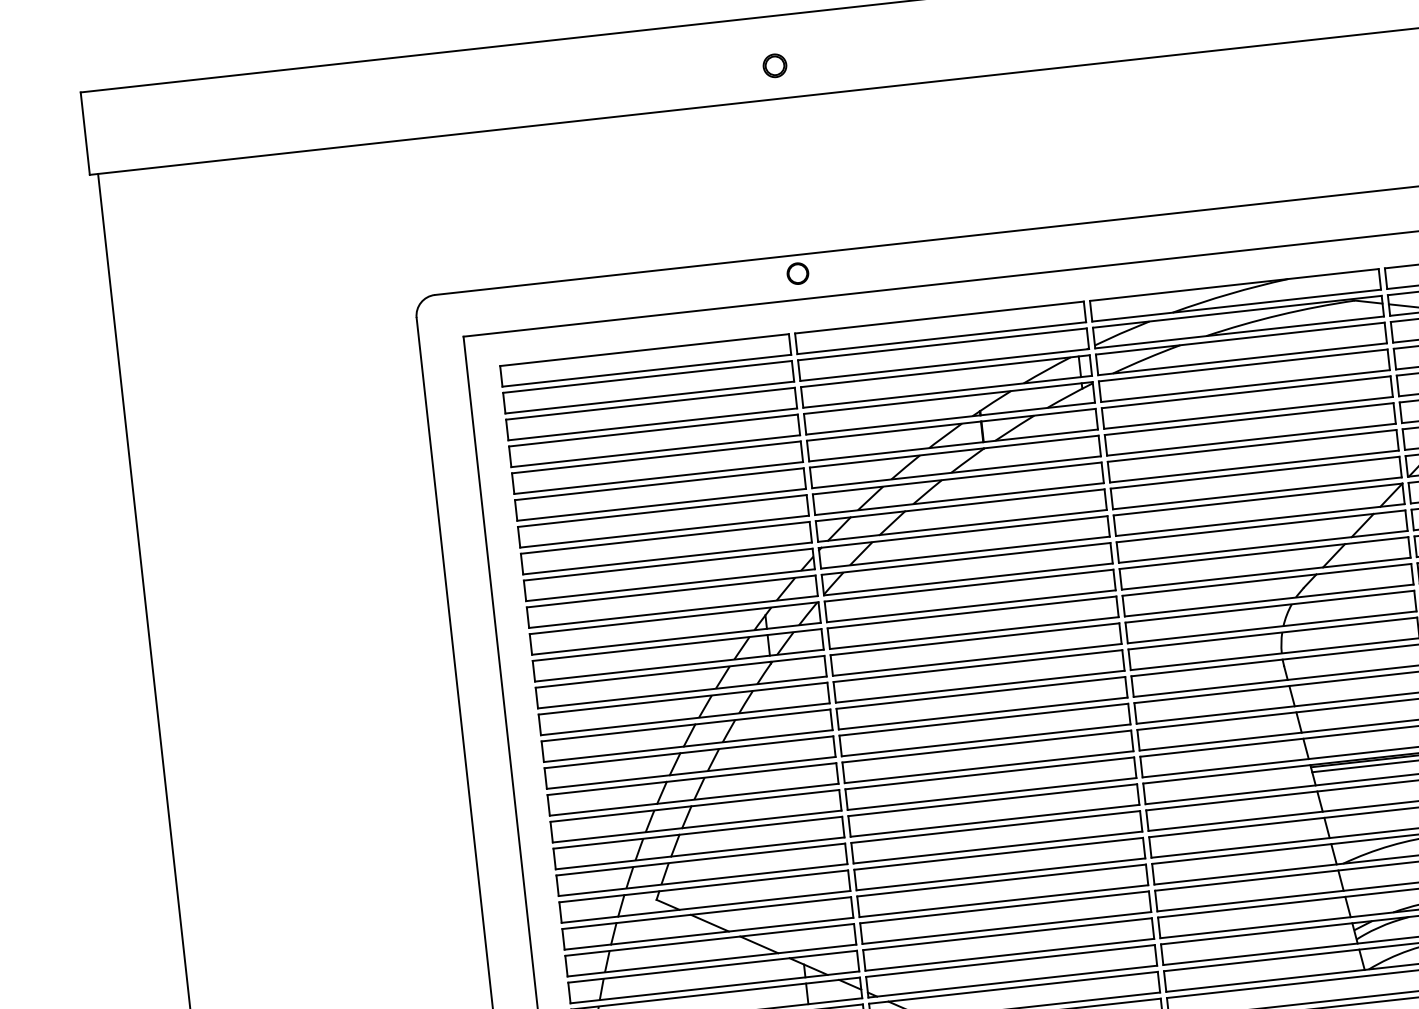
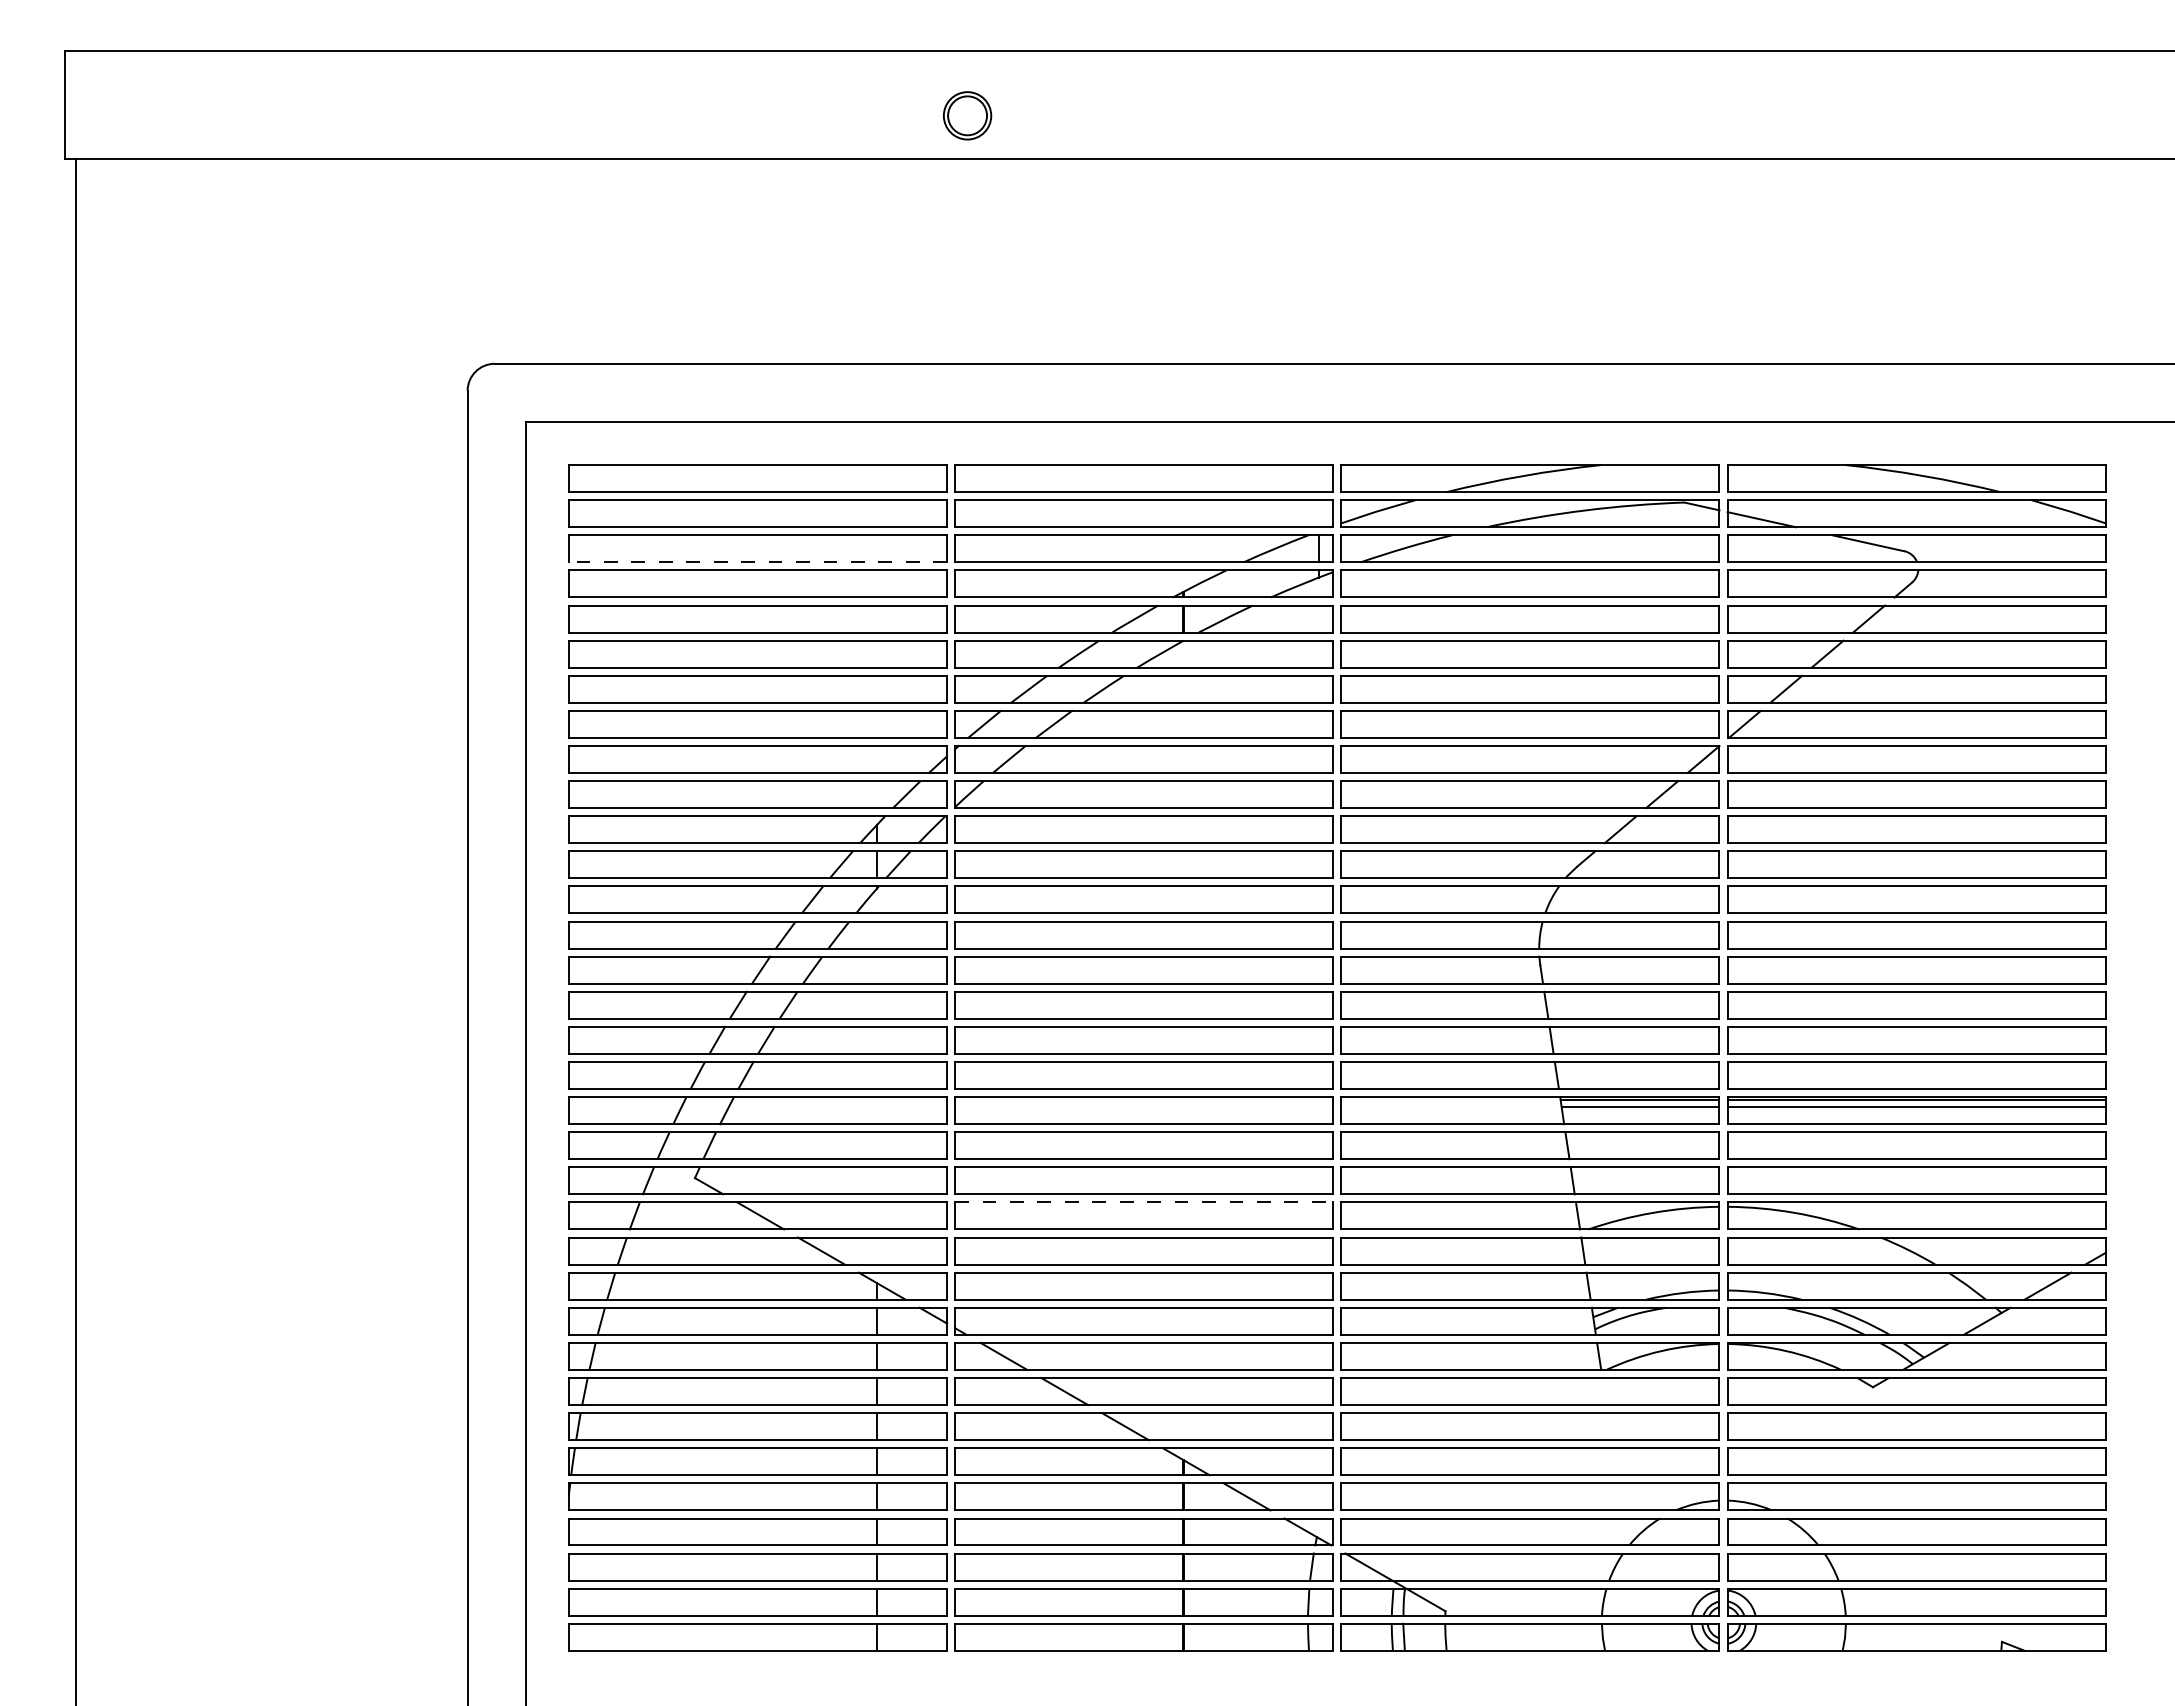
part: (774, 65) -> (966, 115), size x1.6
circle: (798, 273) -> (967, 387), removed
line: (652, 424) -> (757, 562), solid -> dashed
line: (1001, 880) -> (1144, 1202), solid -> dashed

